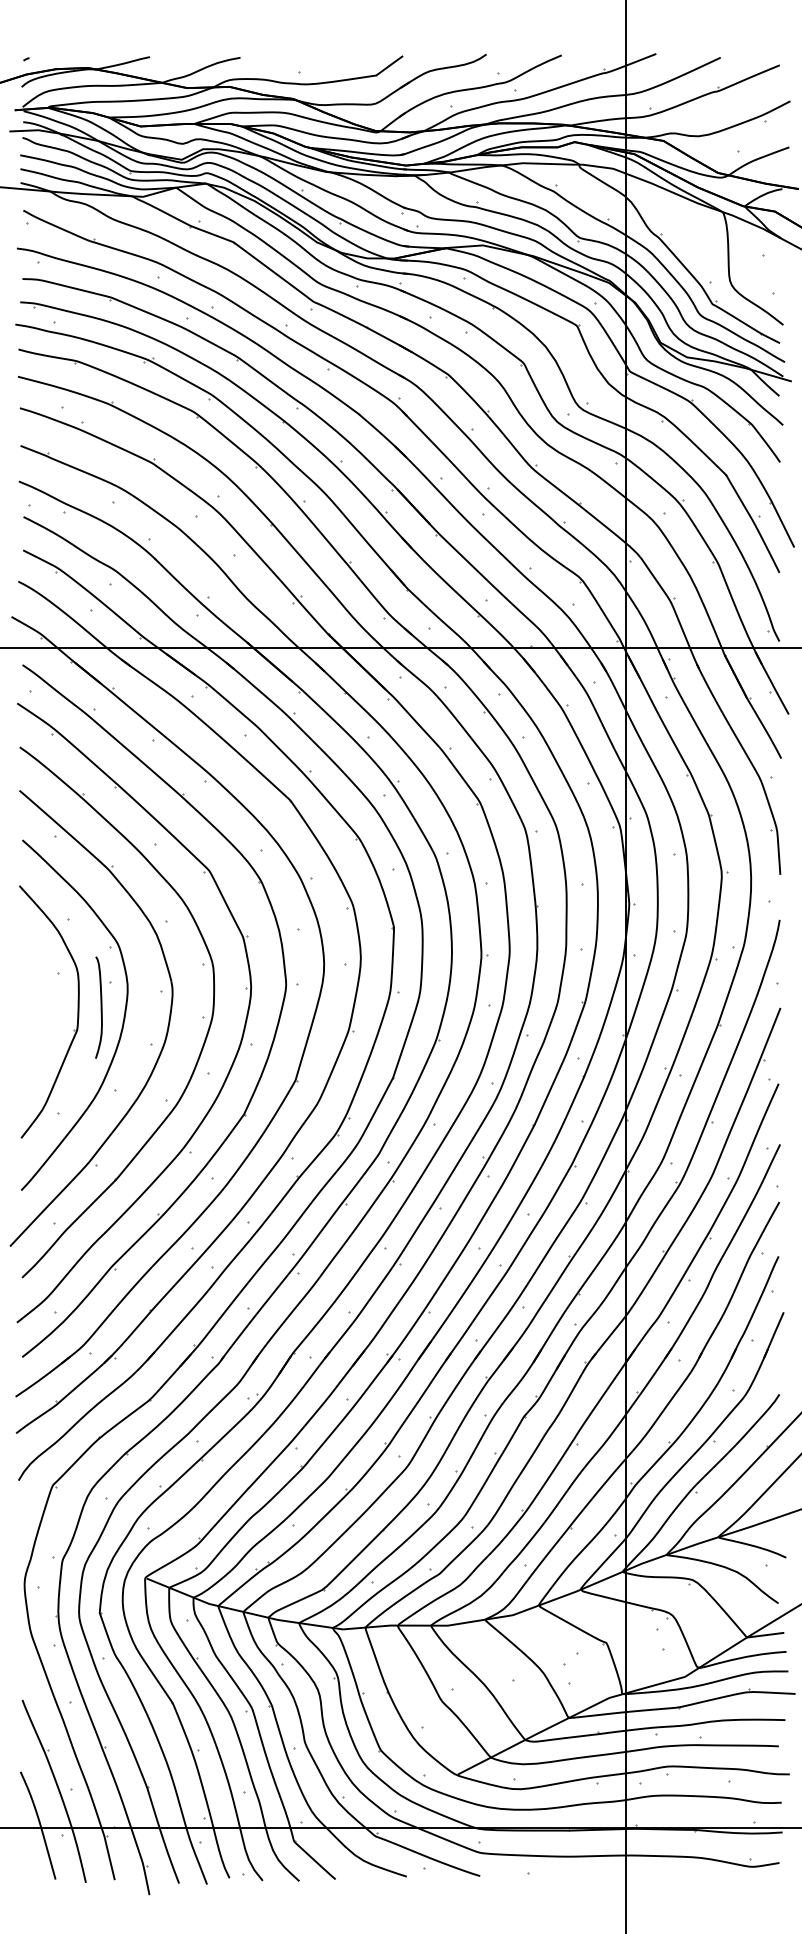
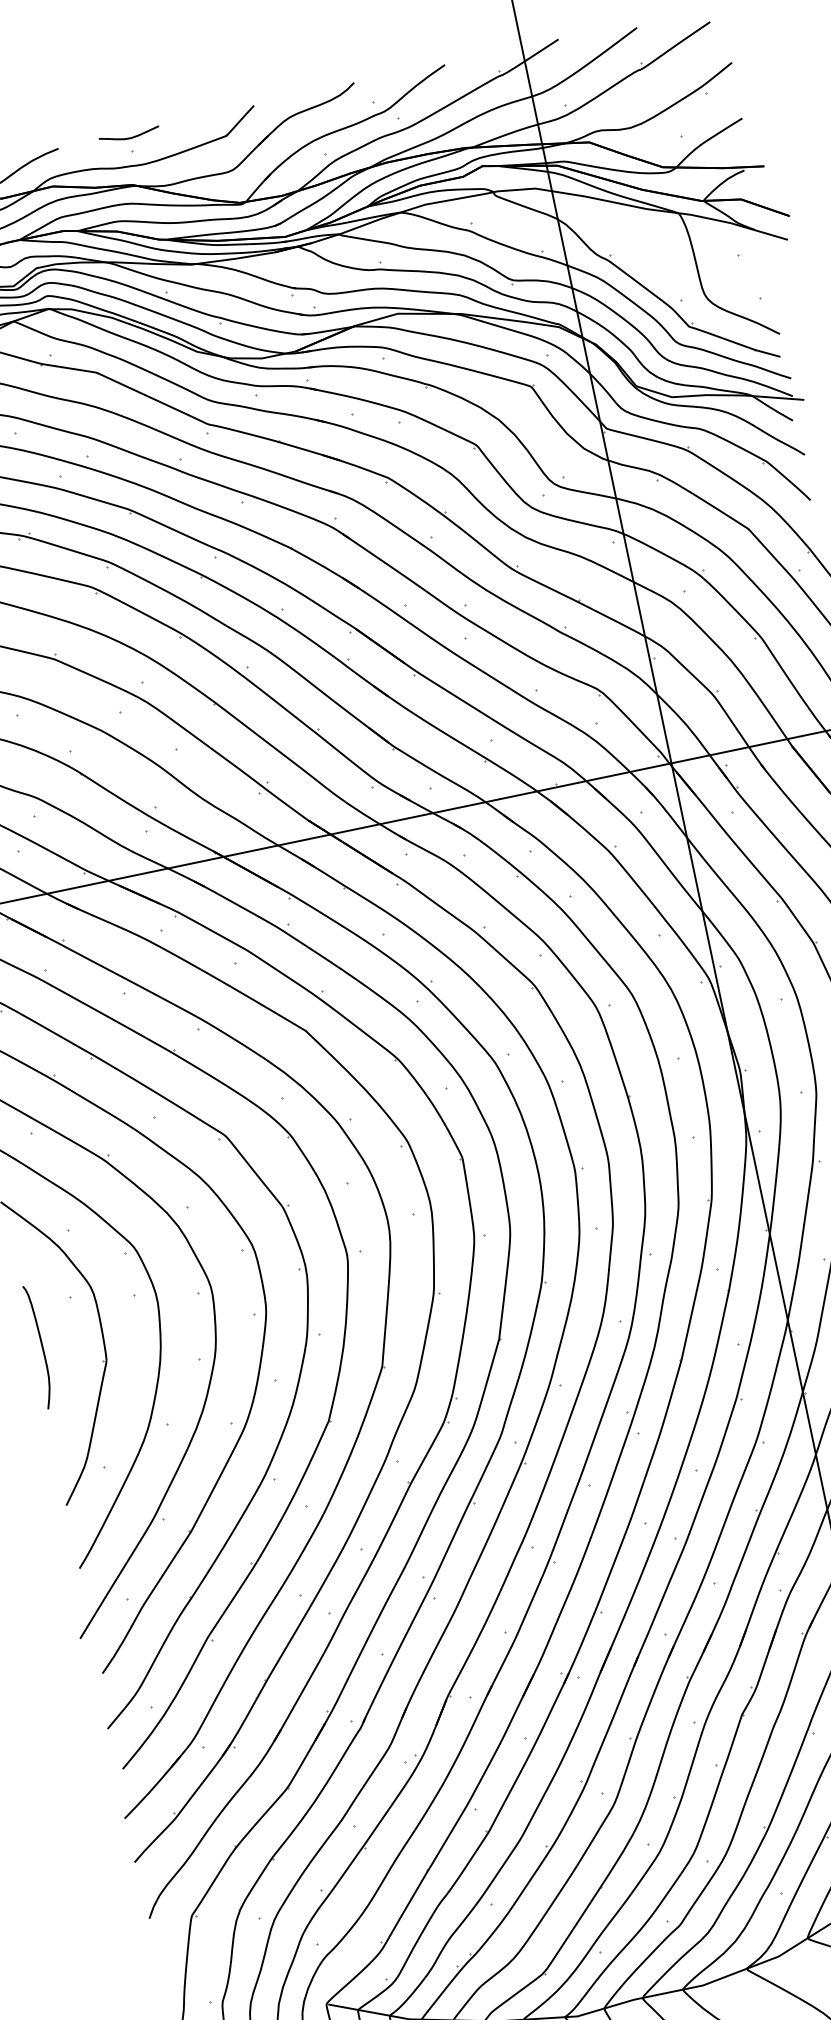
curve: (299, 60) -> (130, 137), added
curve: (100, 1007) -> (40, 1346), moved

